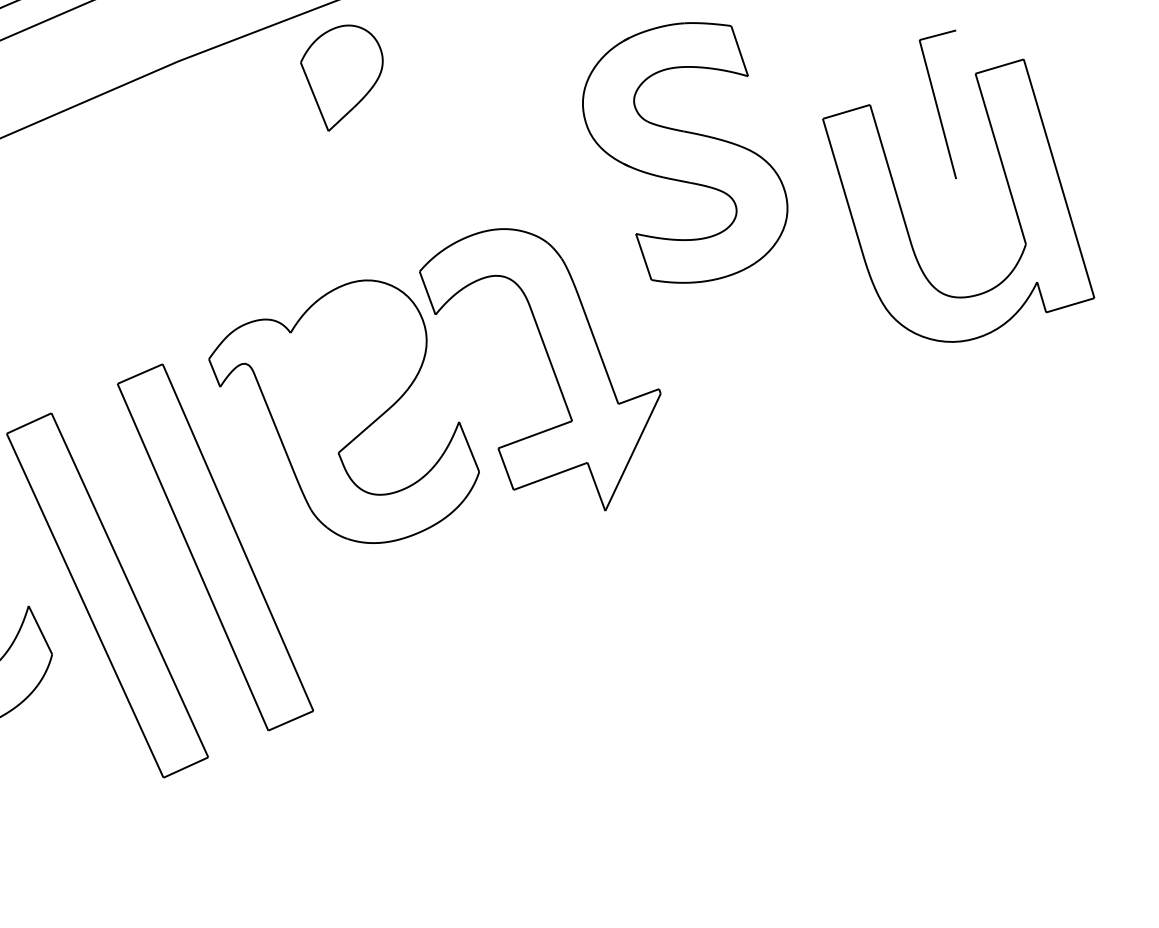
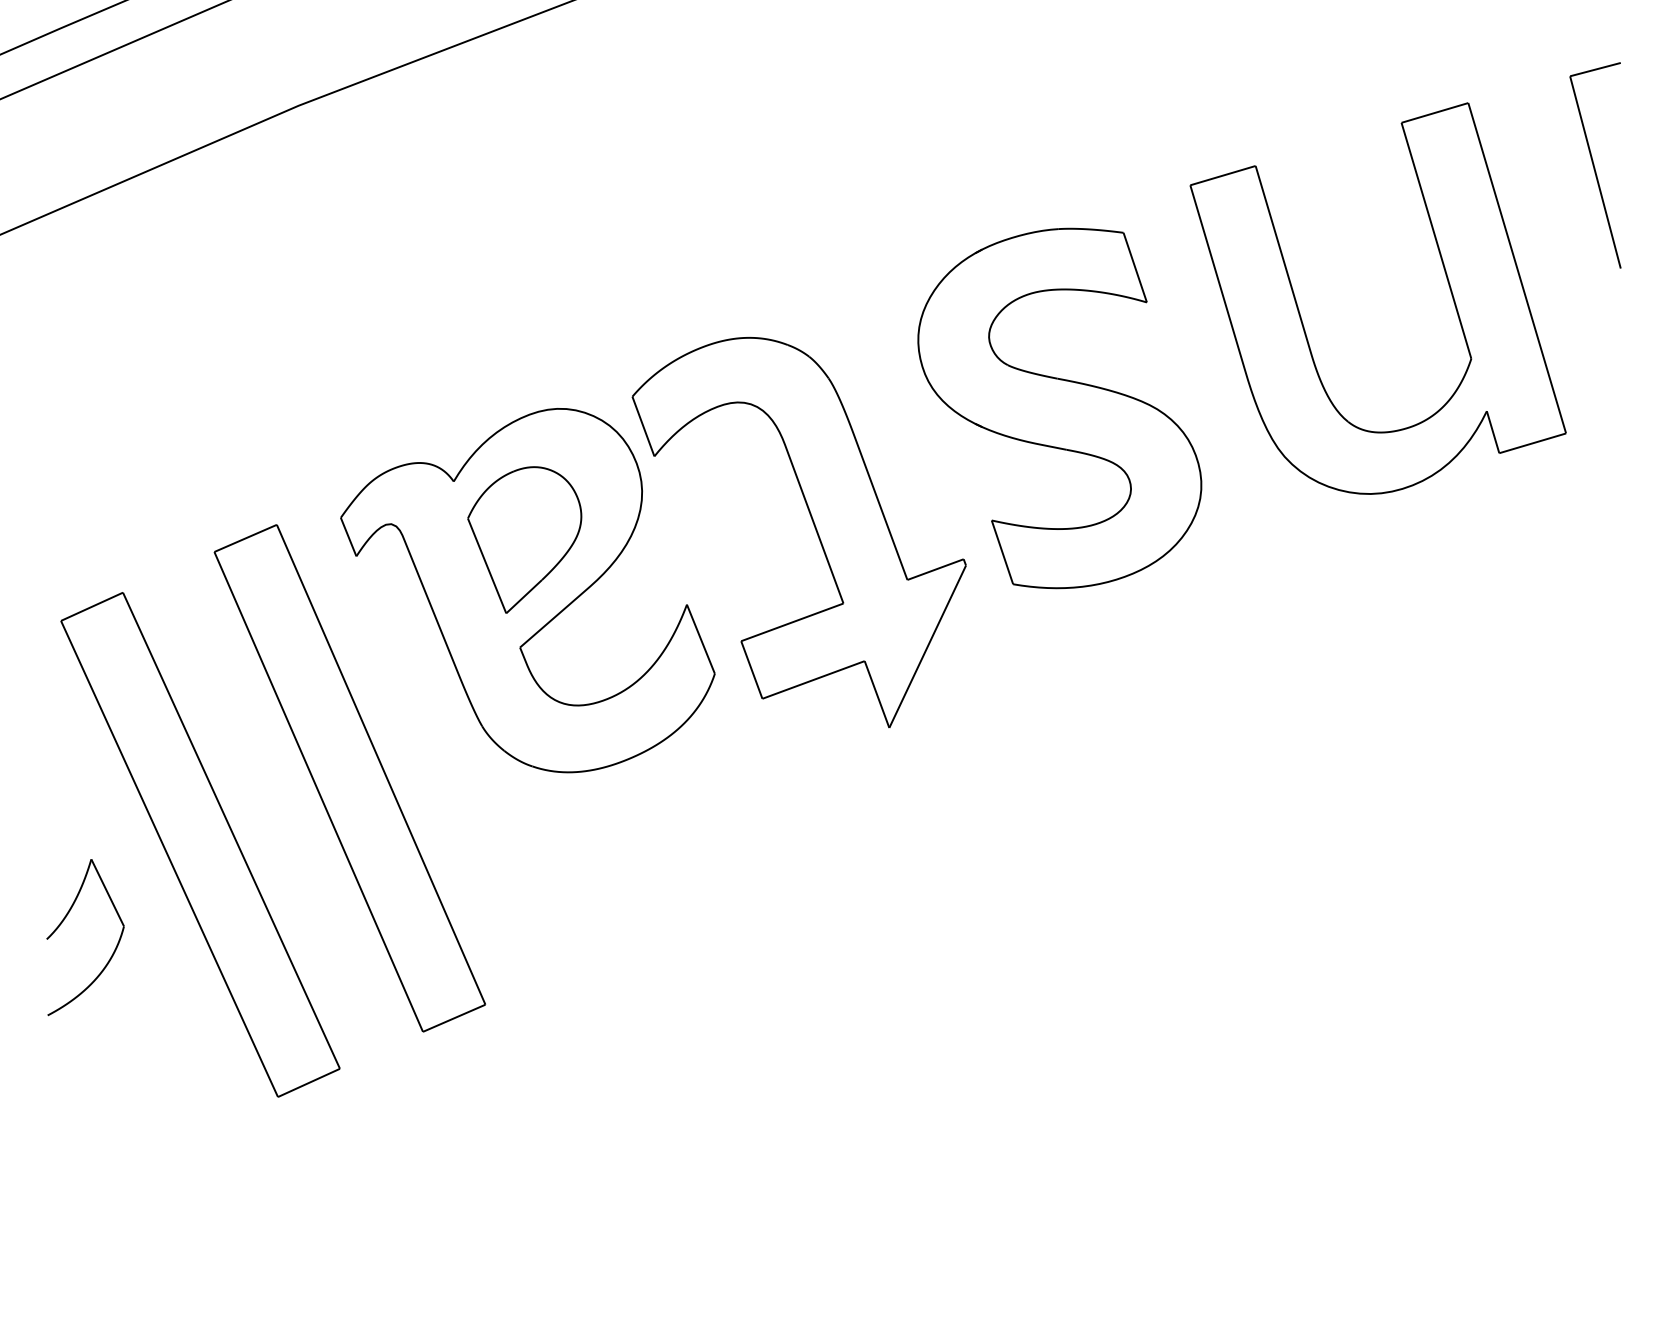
part: (341, 77) -> (524, 539), moved
part: (937, 104) -> (1595, 165), moved
part: (684, 152) -> (1059, 408), moved

